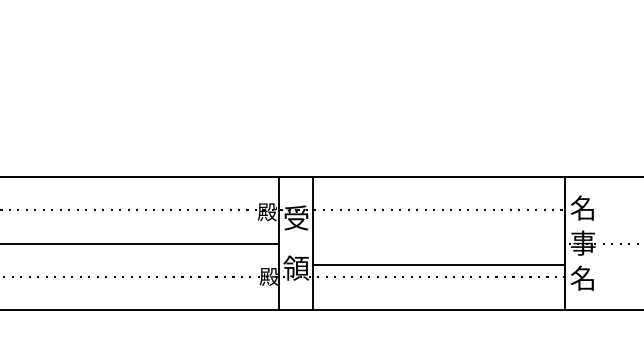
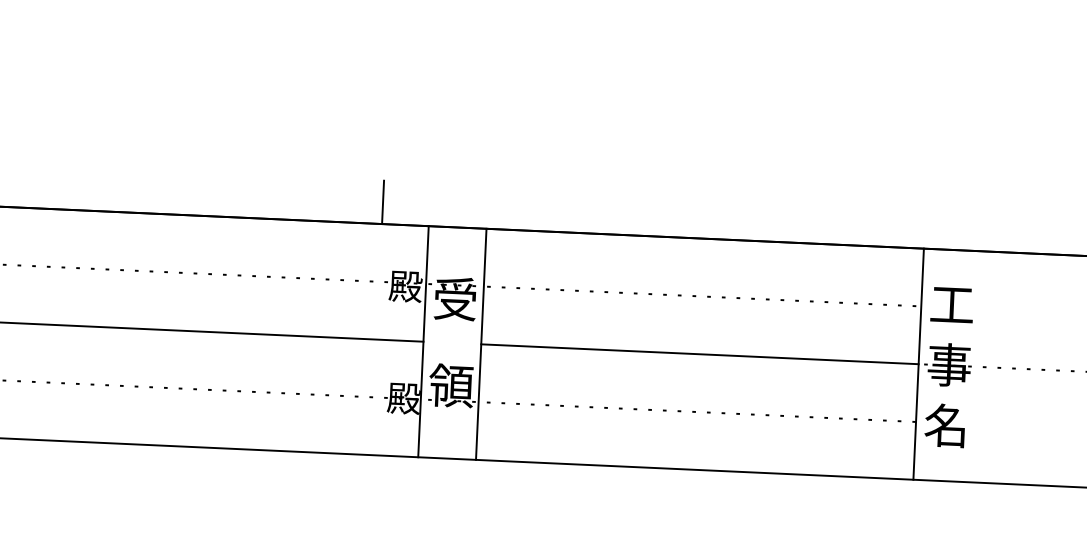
line: (252, 163) -> (383, 201), added
text: (582, 207) -> (950, 303), 名 -> 工
line: (438, 264) -> (699, 354), moved

